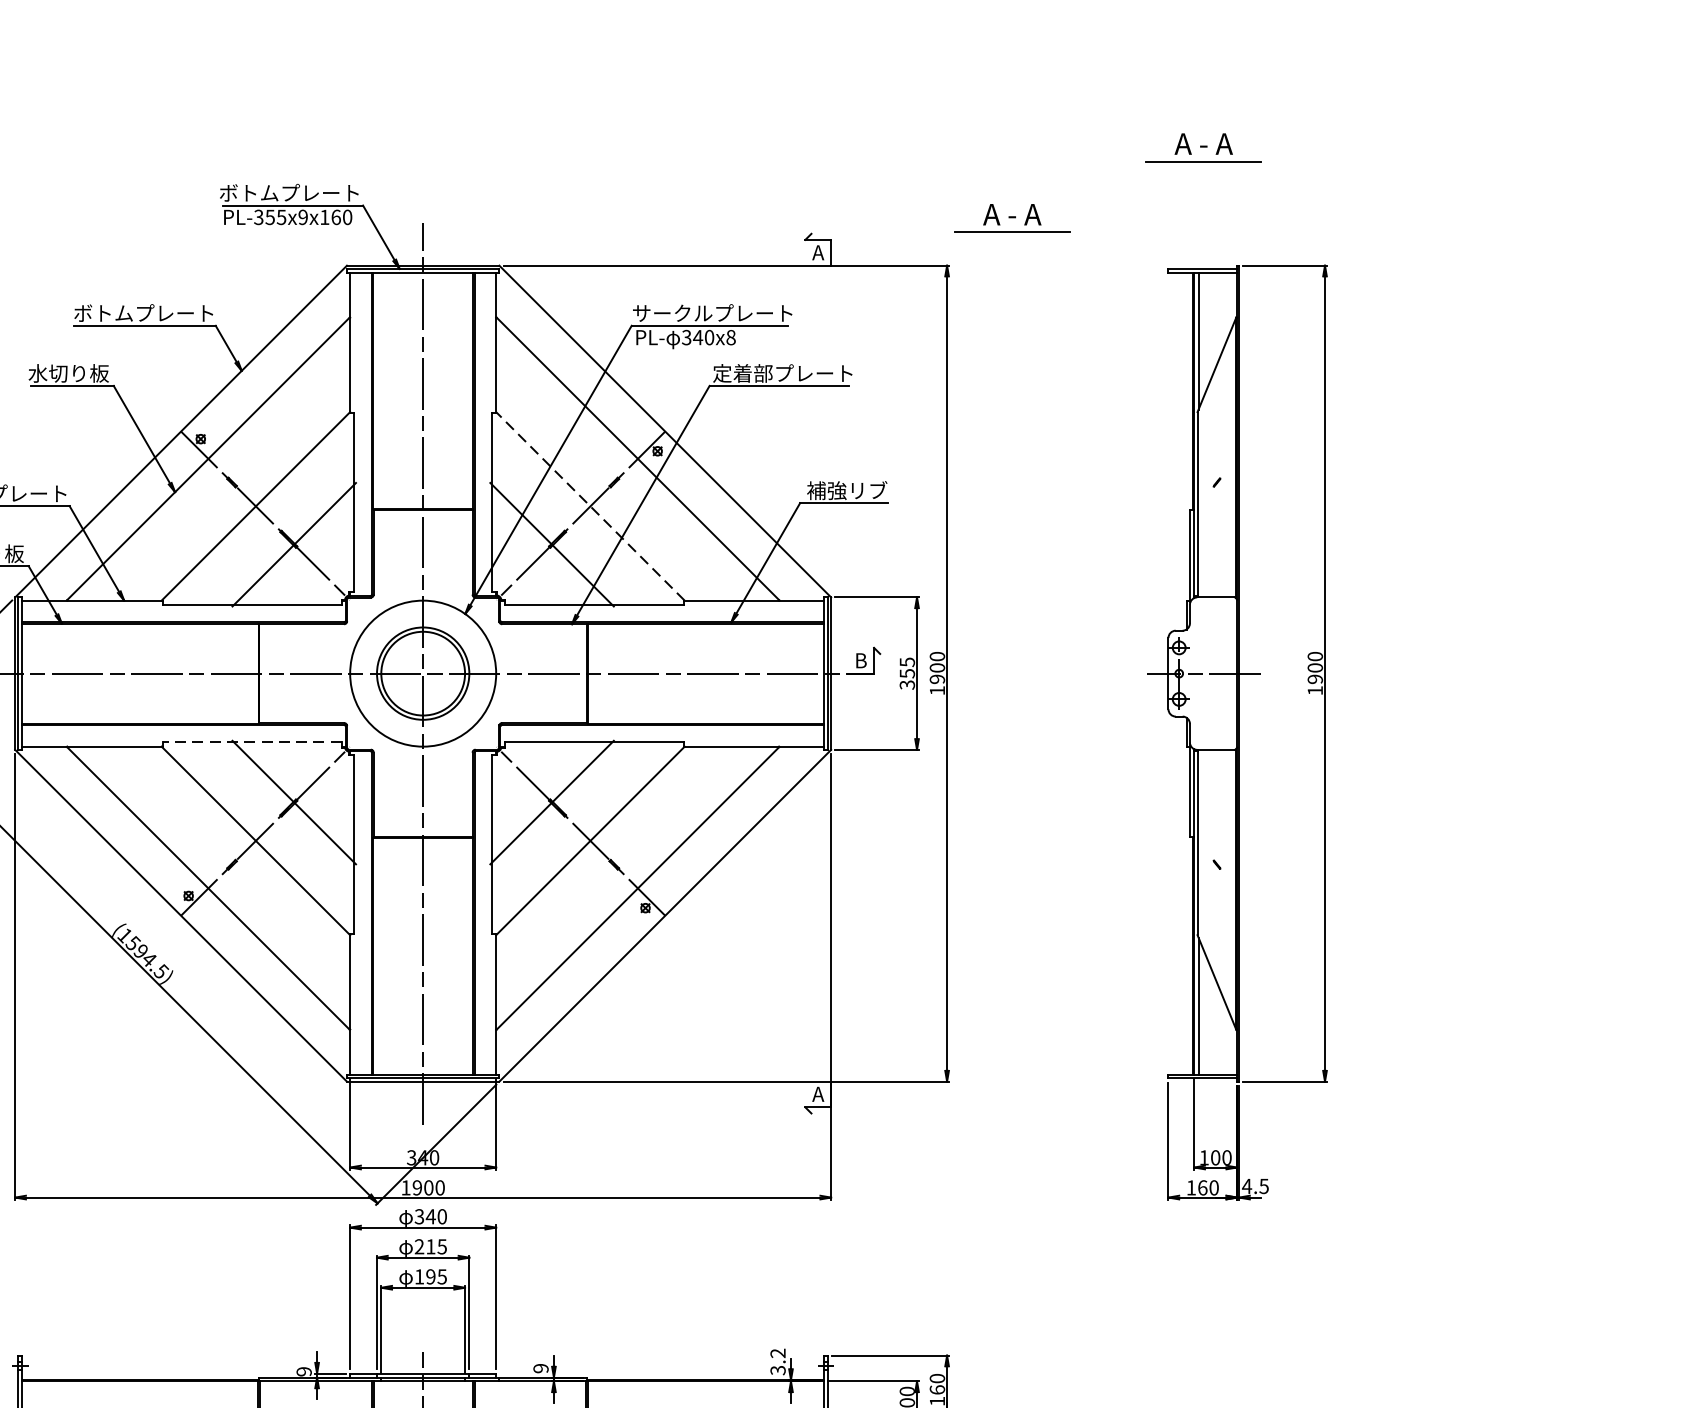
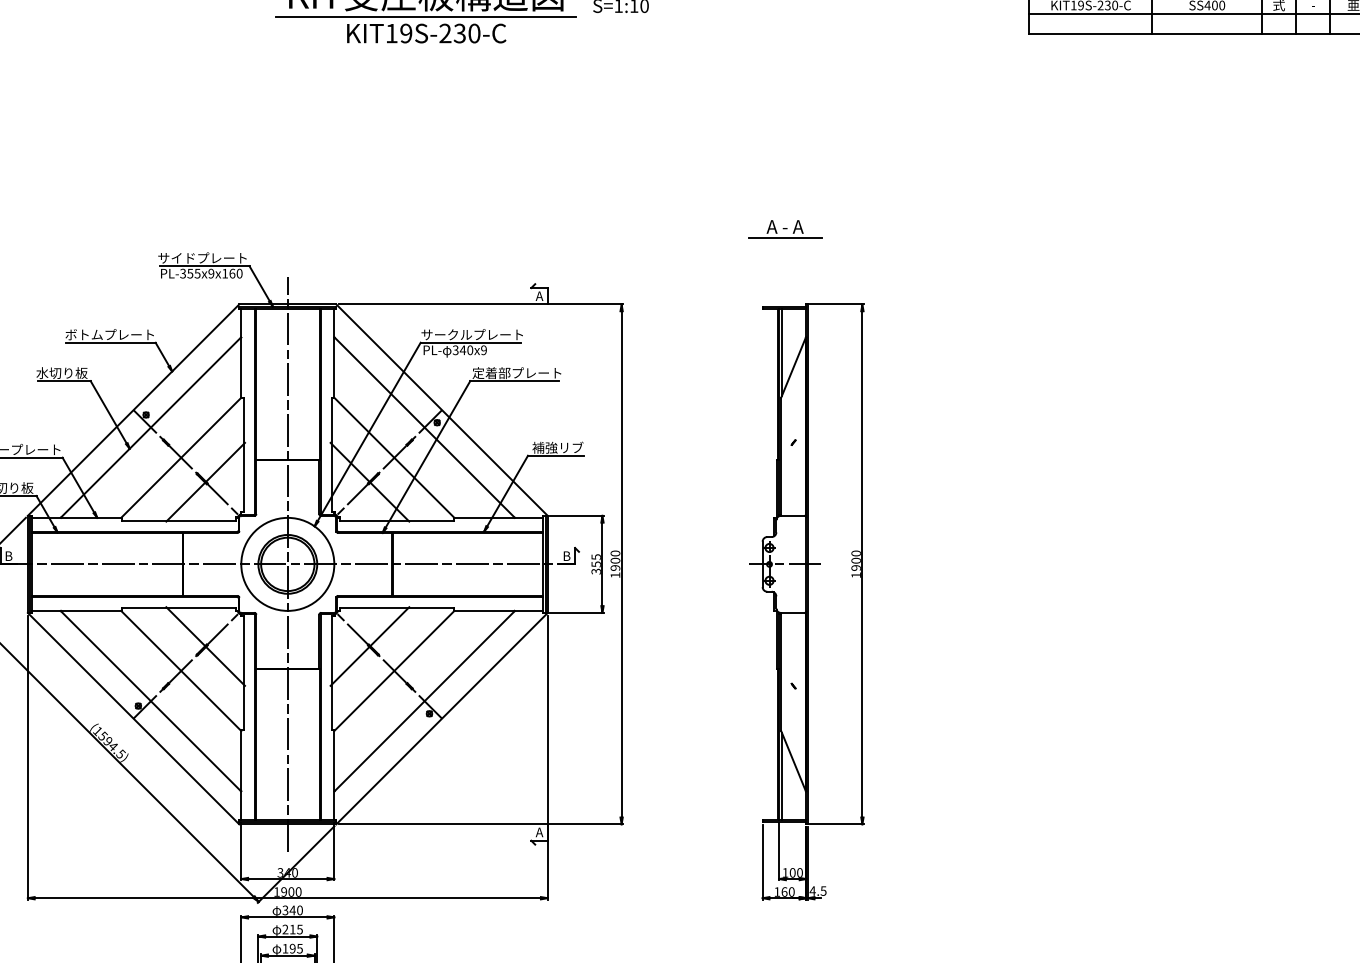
text: (248, 191) -> (176, 257), ボトムプレート -> サイドプレート
part: (1012, 218) -> (663, 274), removed
text: (730, 337) -> (483, 350), 340x8 -> 340x9
line: (590, 505) -> (394, 457), dashed -> solid
line: (251, 742) -> (178, 608), dashed -> solid

